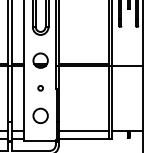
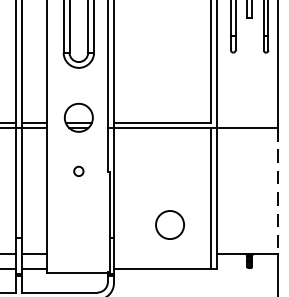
line: (143, 98) -> (278, 191), solid -> dashed
circle: (40, 115) -> (169, 224), moved
line: (83, 130) -> (161, 253), removed

